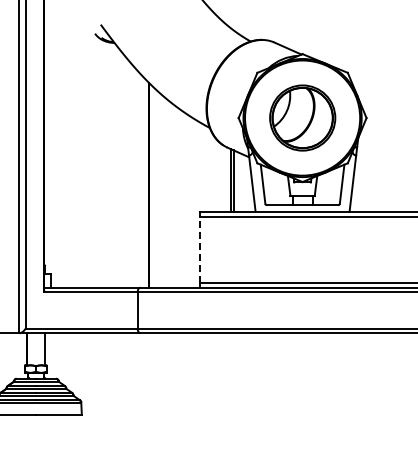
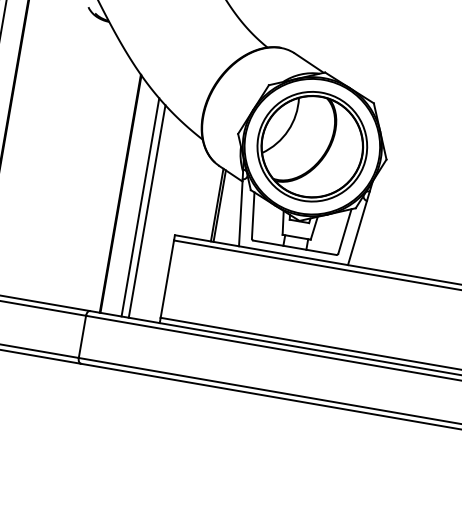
part: (302, 117) -> (312, 146), size x1.43
line: (167, 193) -> (140, 207), added
line: (173, 195) -> (147, 210), added
line: (200, 249) -> (167, 278), dashed -> solid

